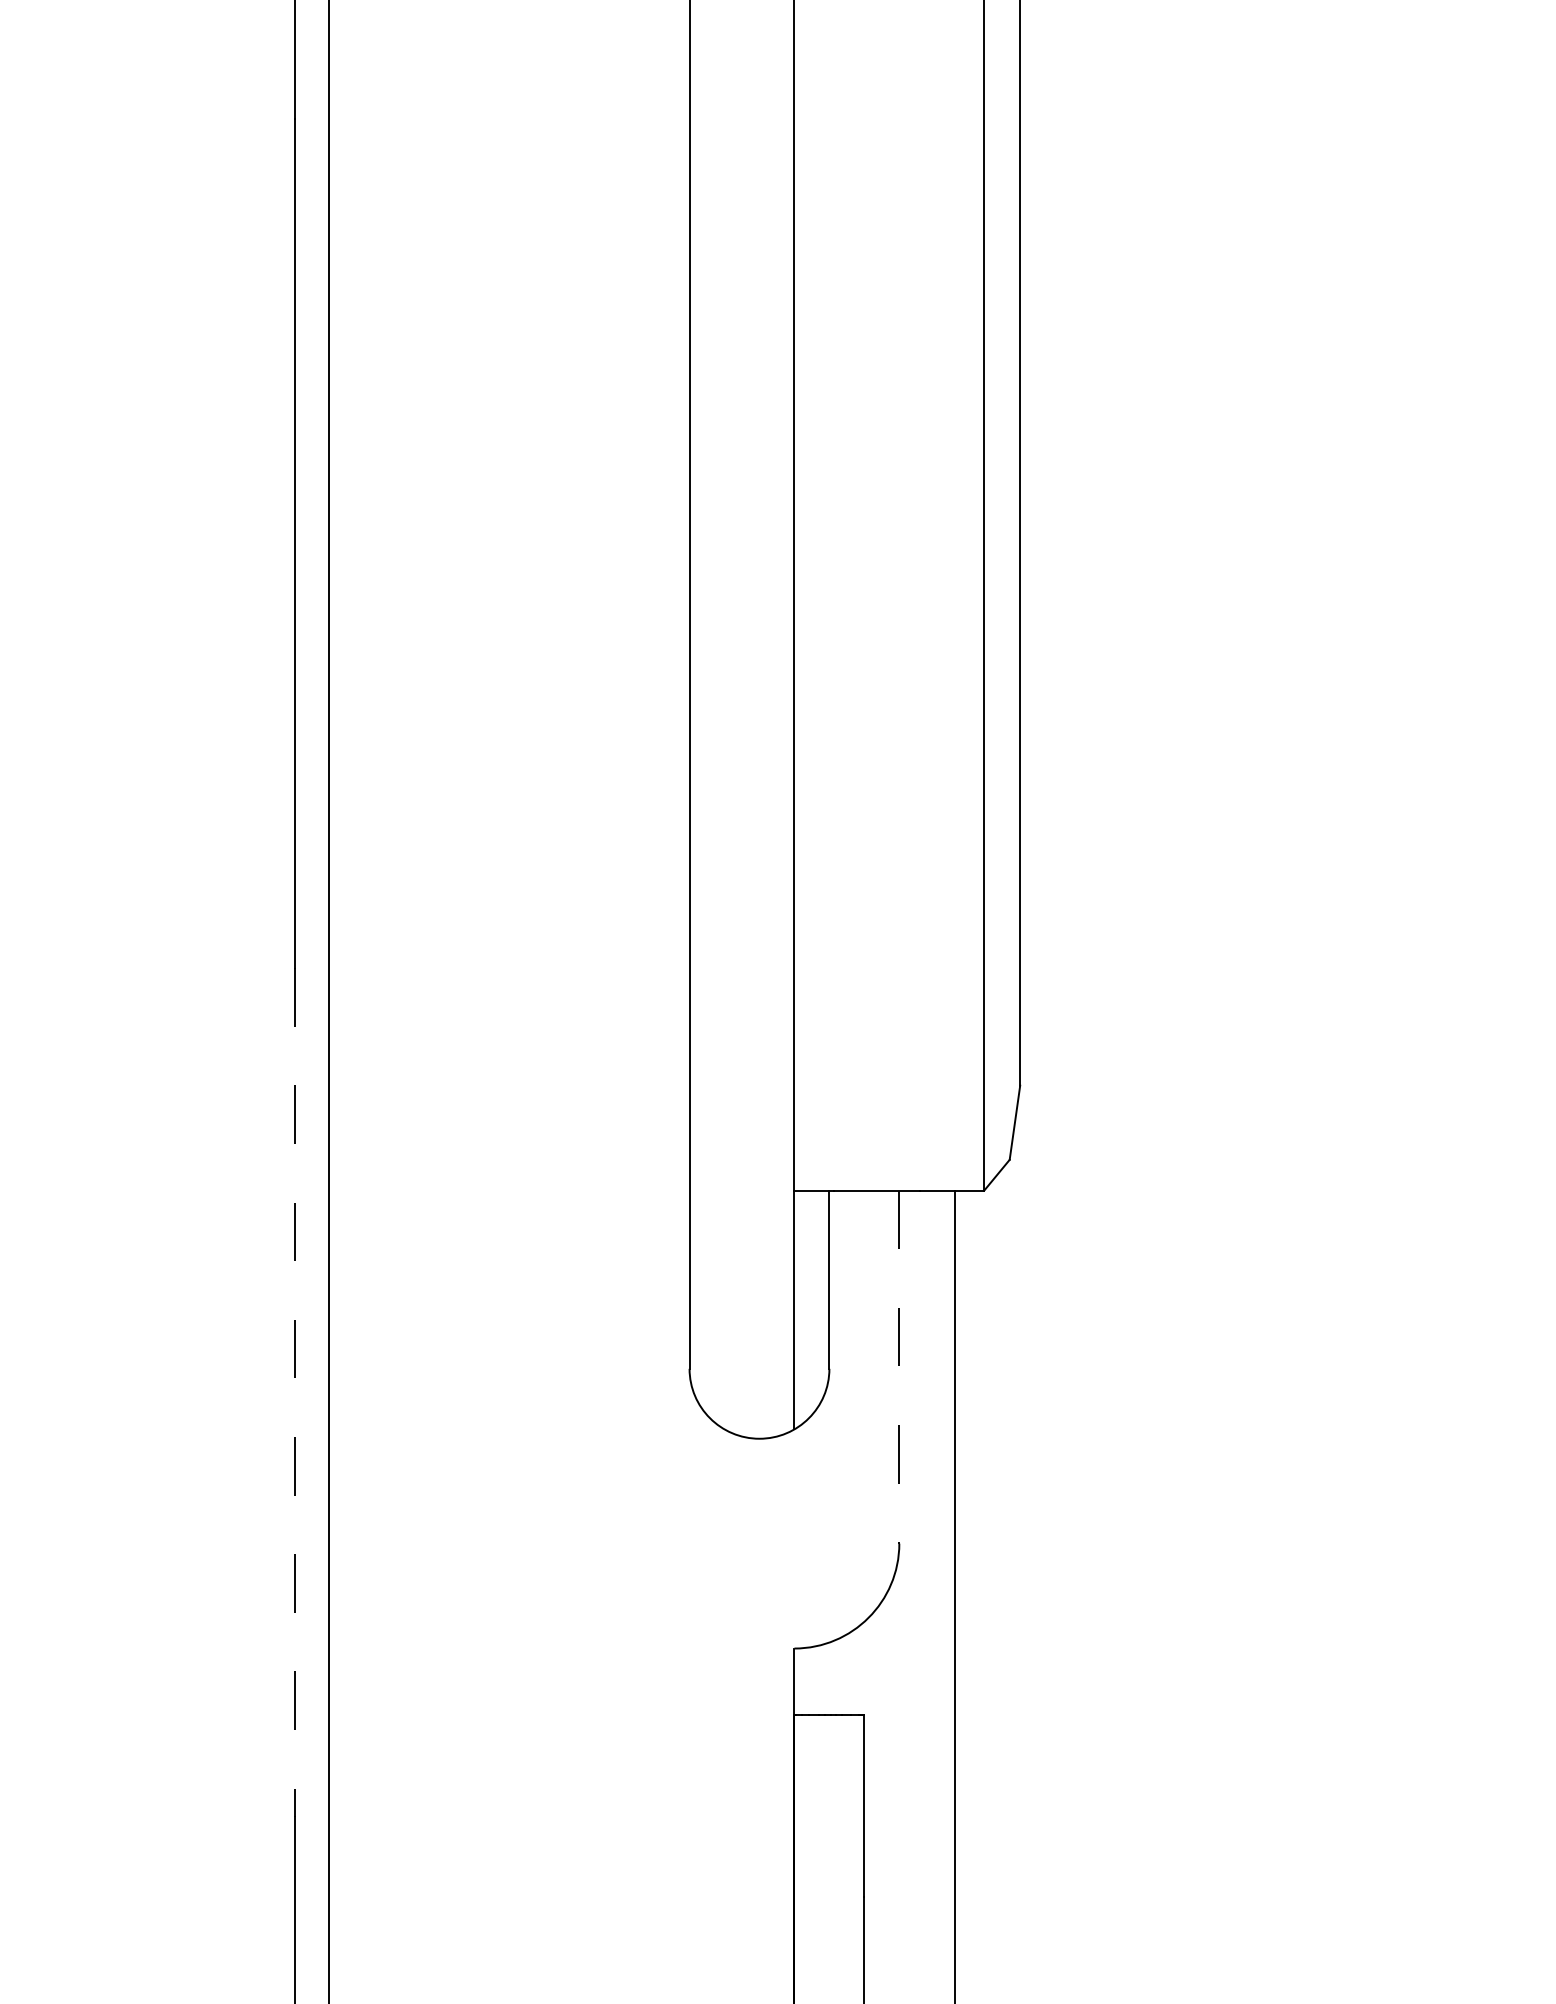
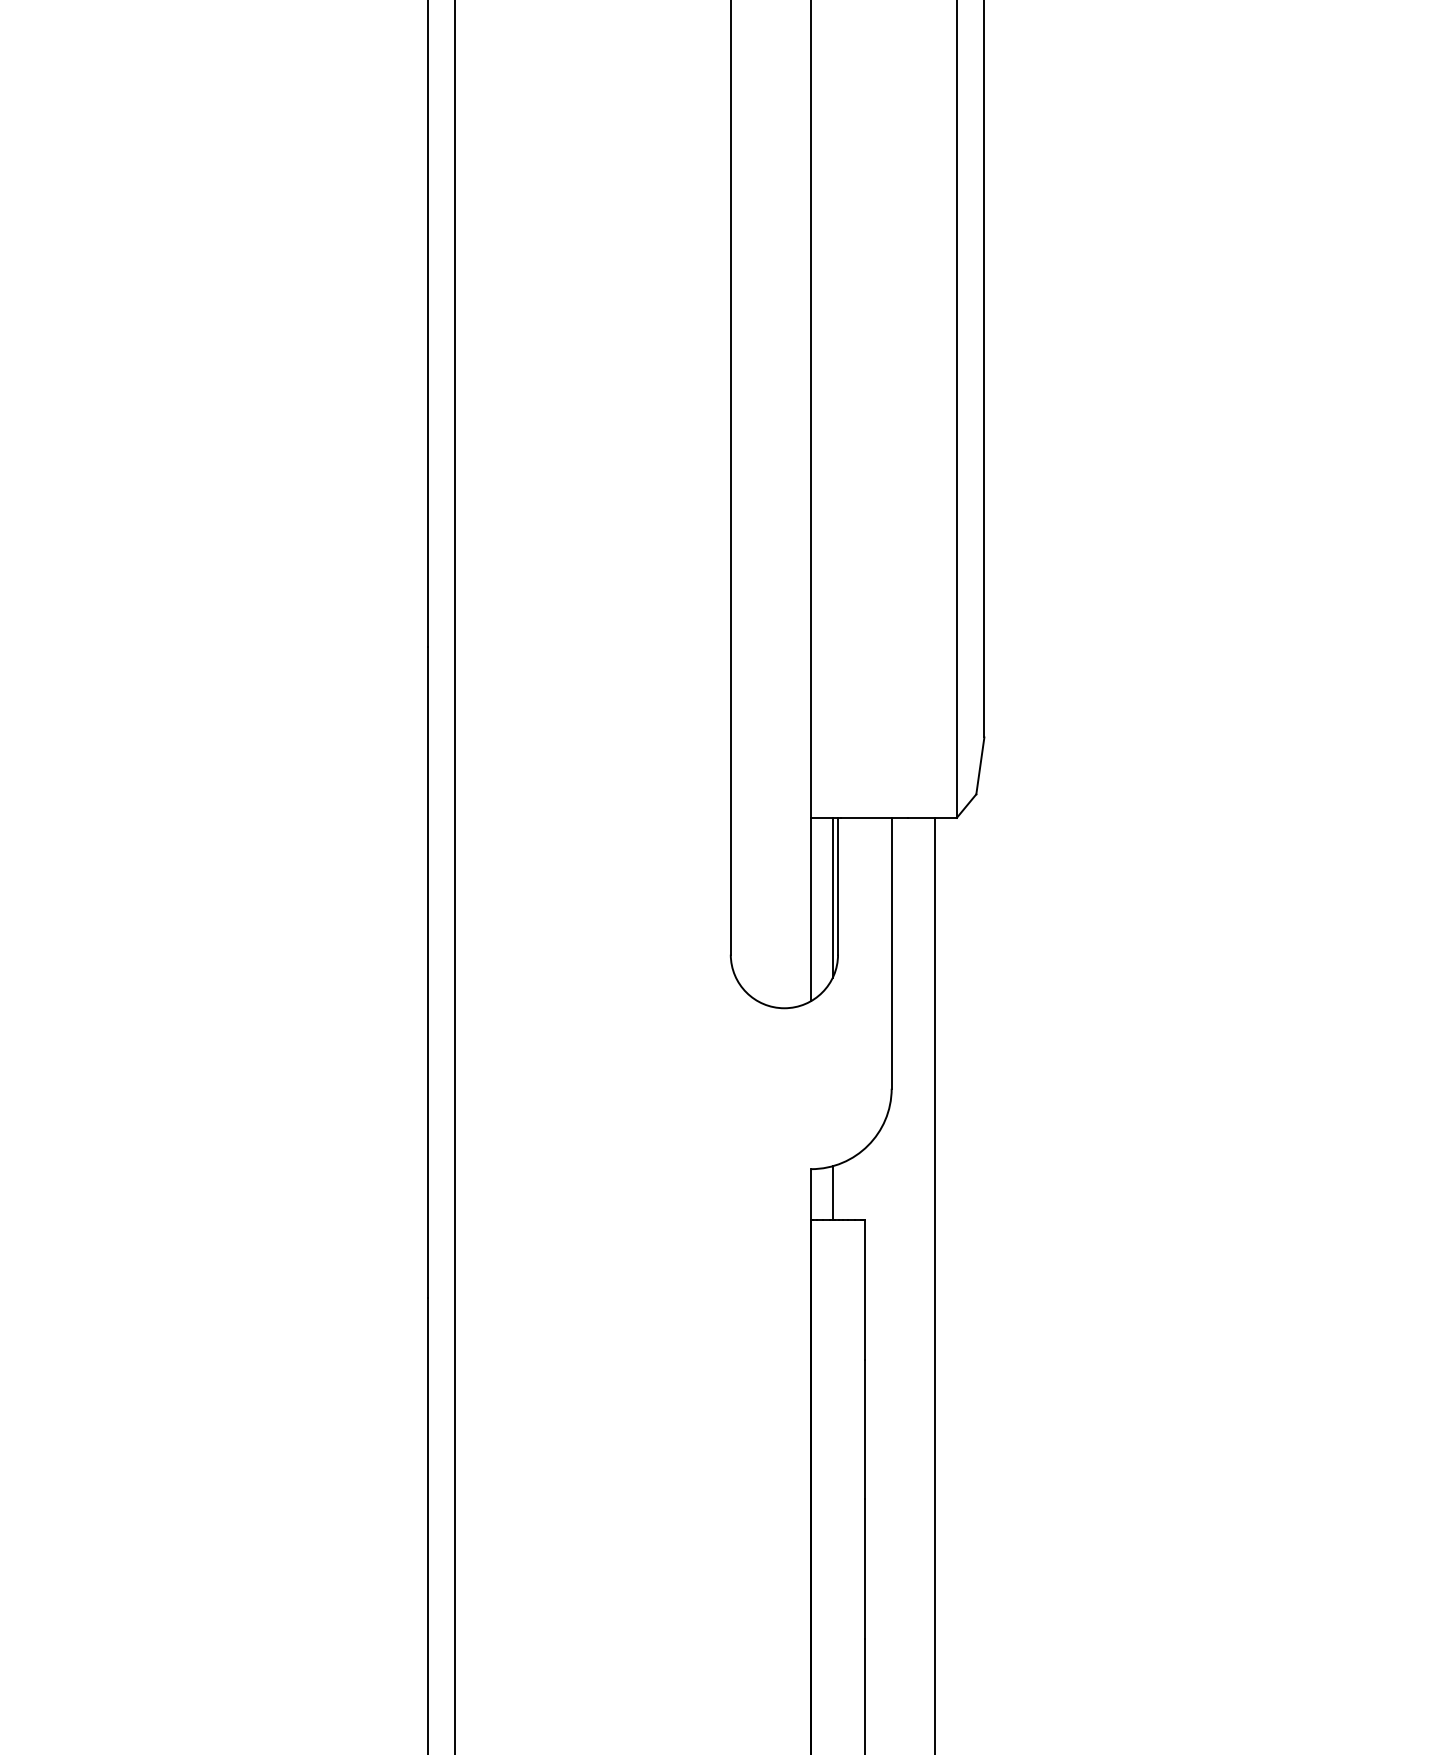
line: (822, 1294) -> (832, 897), added
line: (899, 1367) -> (891, 953), dashed -> solid
line: (294, 1393) -> (427, 973), dashed -> solid
line: (822, 1680) -> (832, 1193), added

